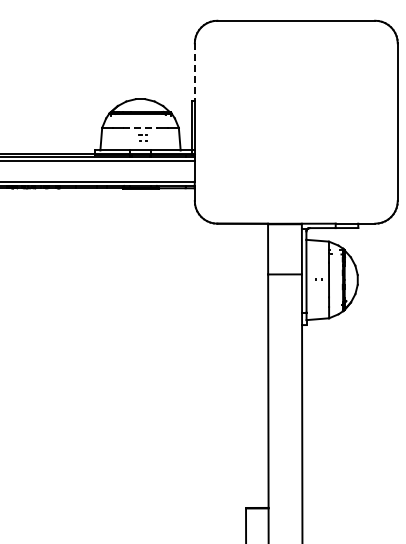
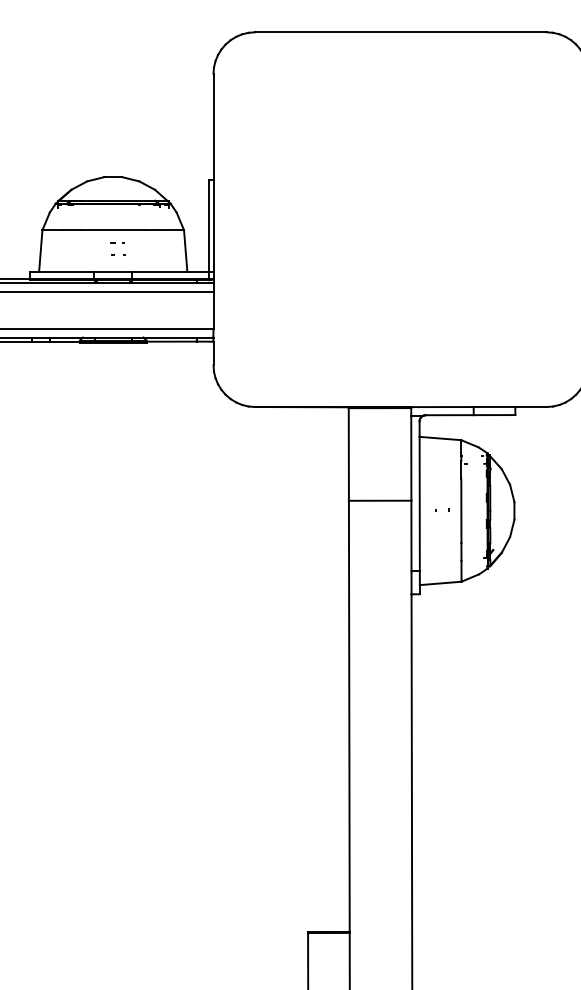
line: (194, 72) -> (212, 127), dashed -> solid
line: (141, 127) -> (115, 229), dashed -> solid

